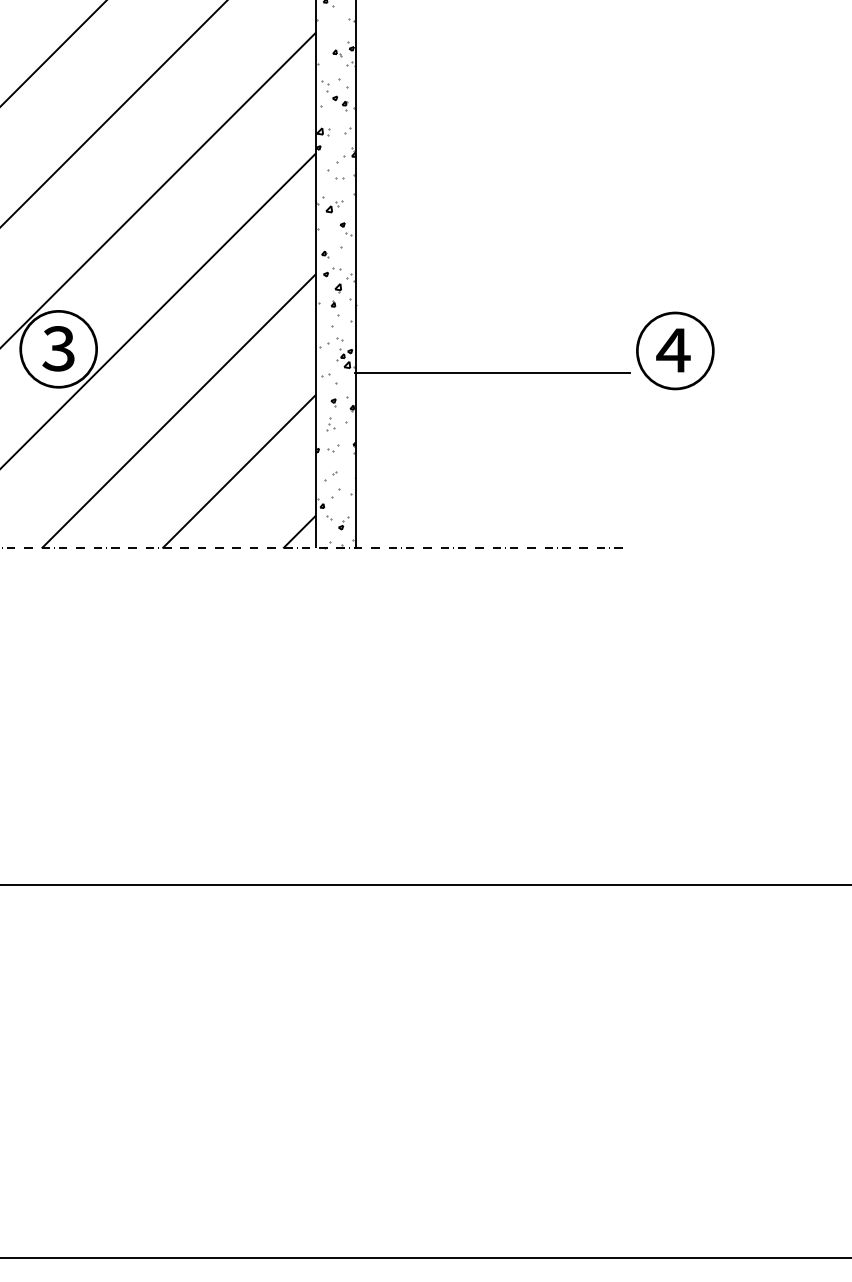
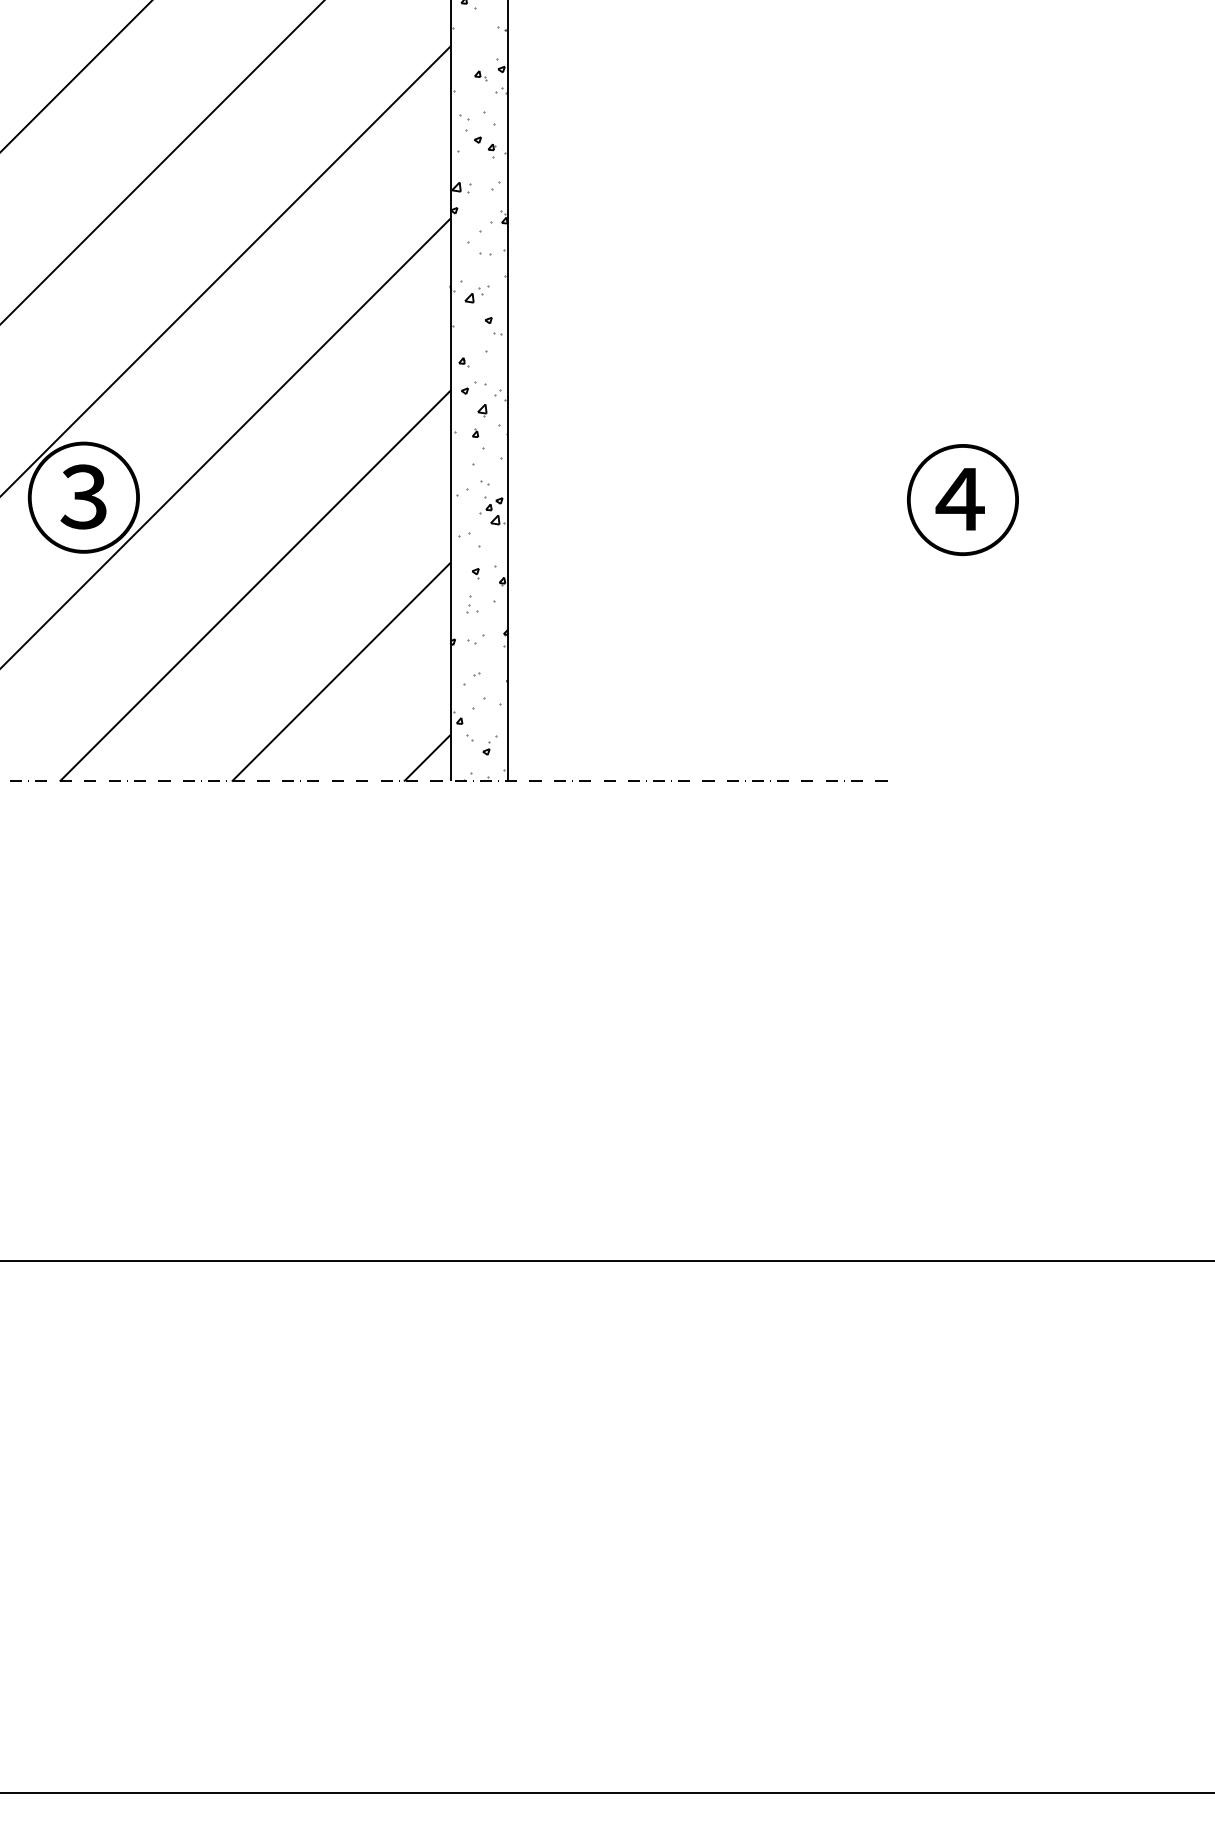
line: (492, 373) -> (702, 531), removed

